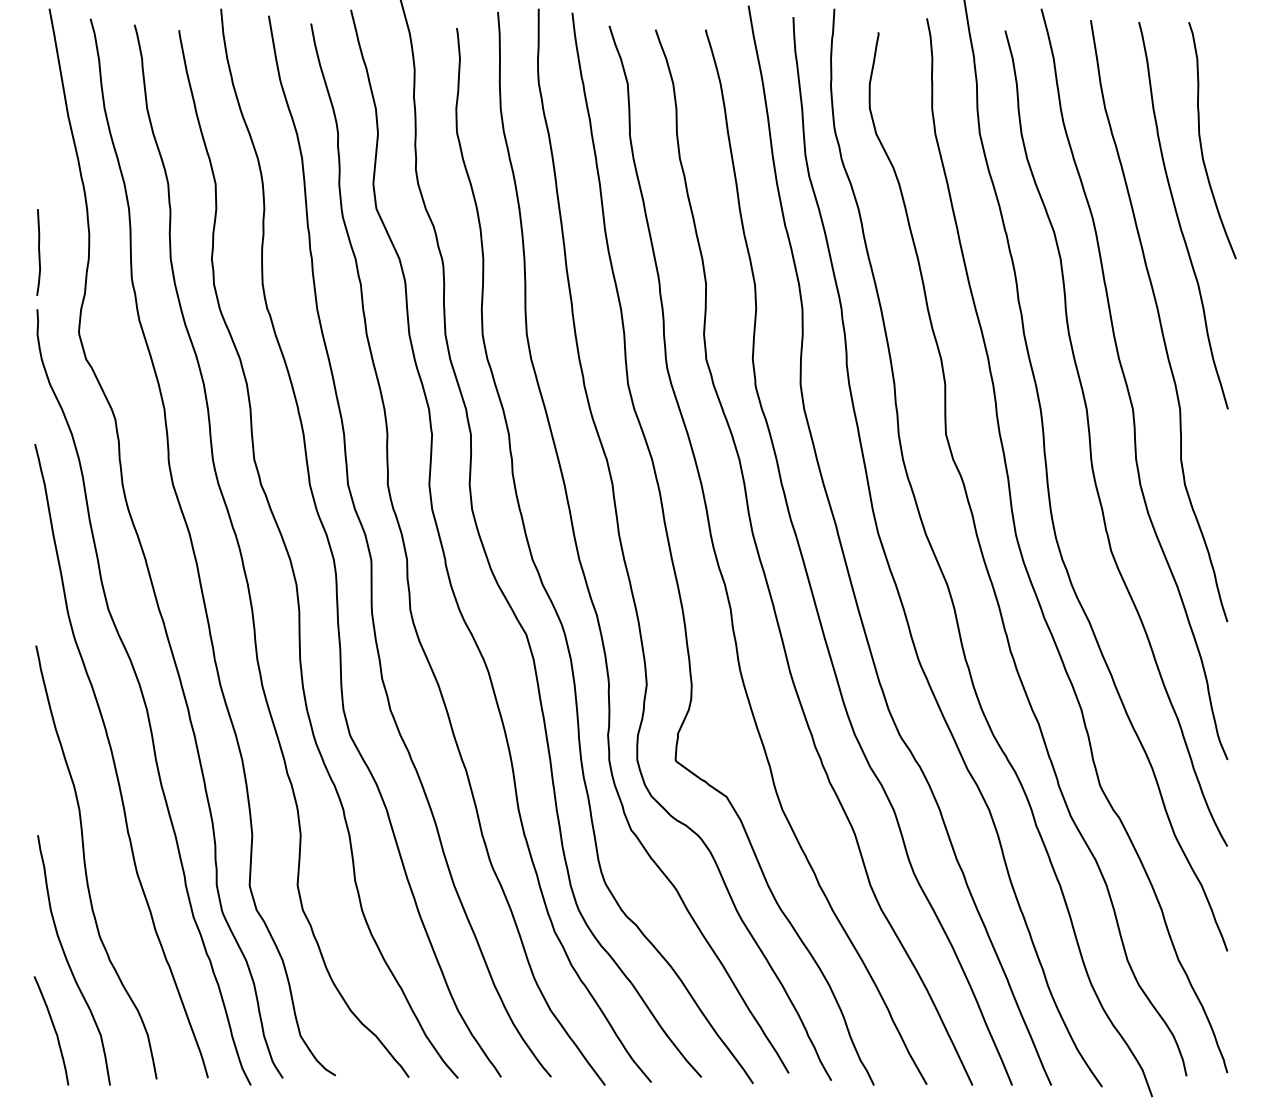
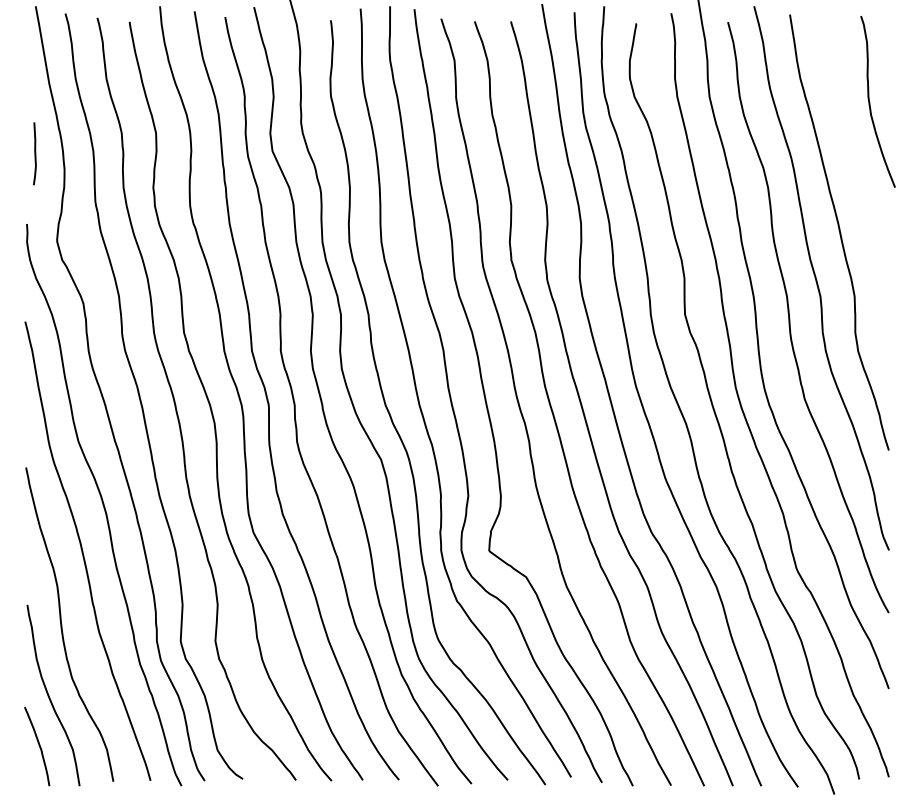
curve: (1178, 214) -> (853, 155), removed
line: (38, 252) -> (34, 153), moved

